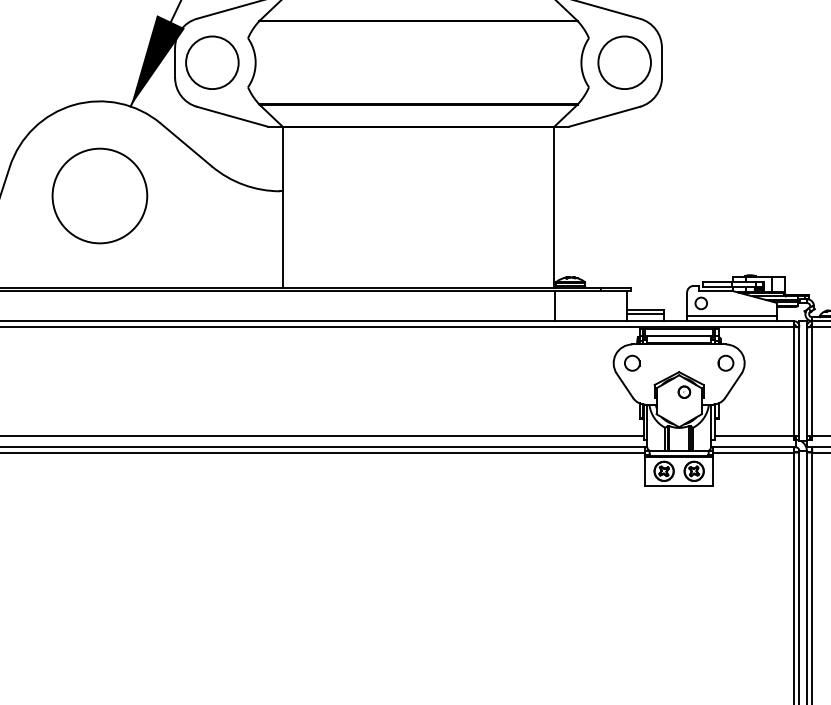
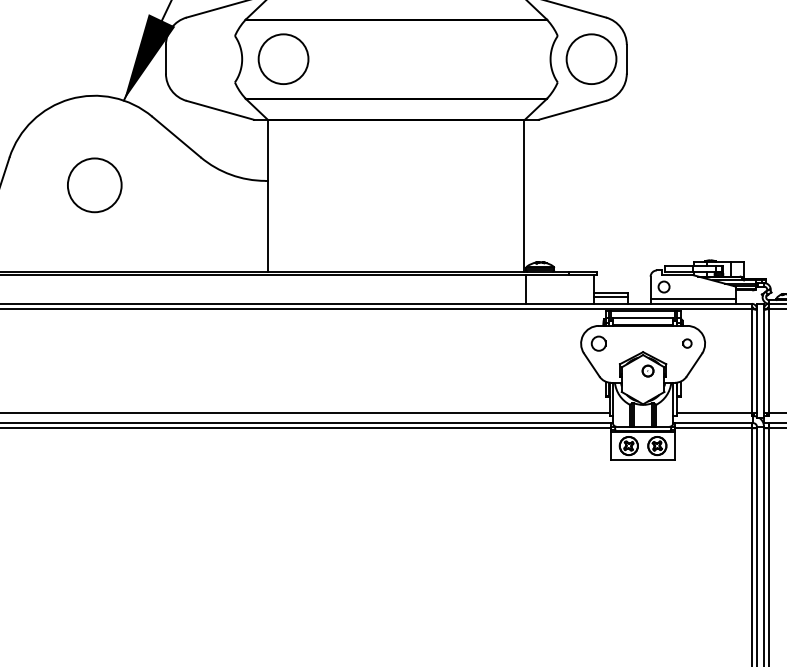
circle: (212, 62) -> (283, 58), moved
circle: (99, 195) -> (94, 184), size x0.6
circle: (725, 362) -> (686, 342), size x0.6

